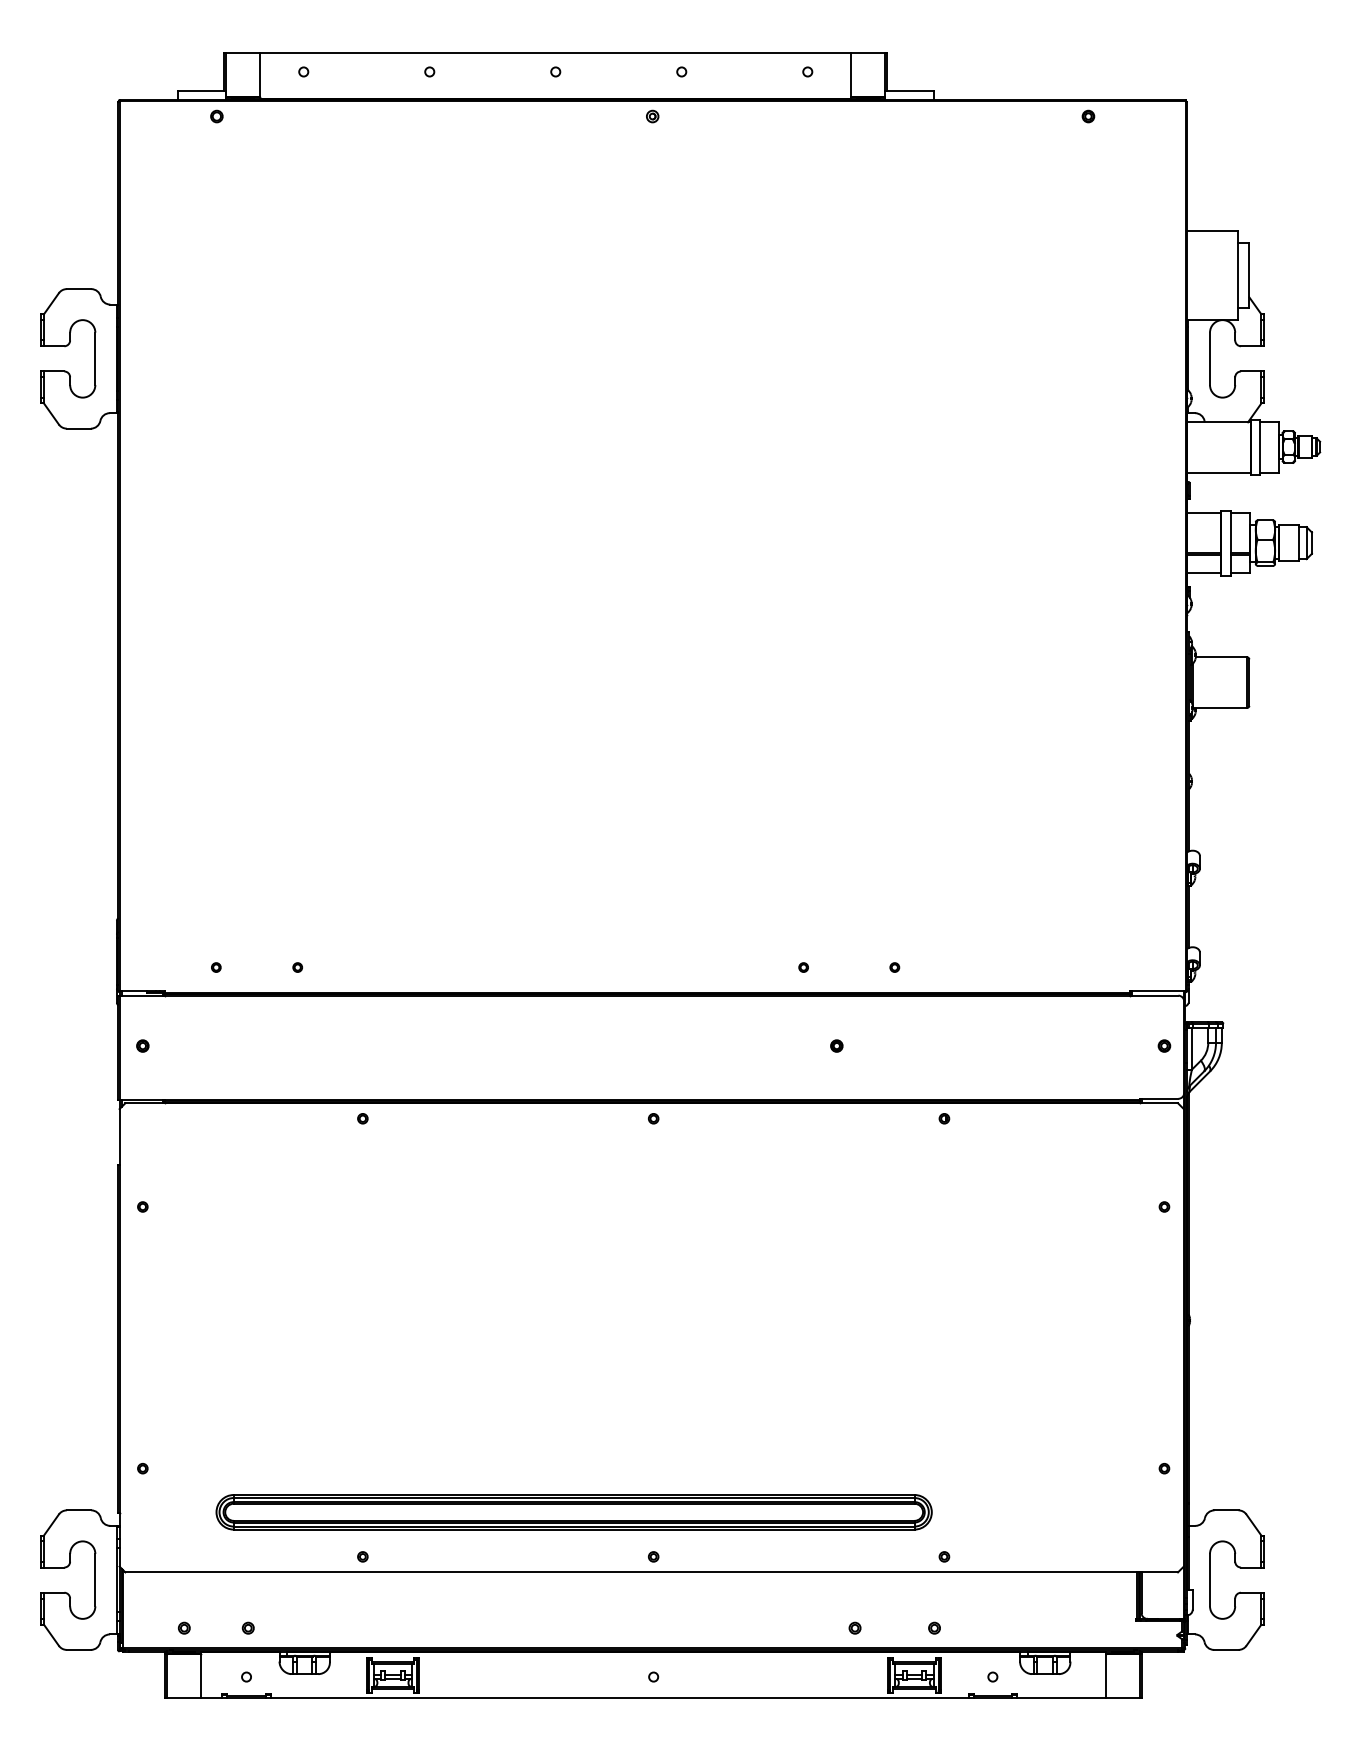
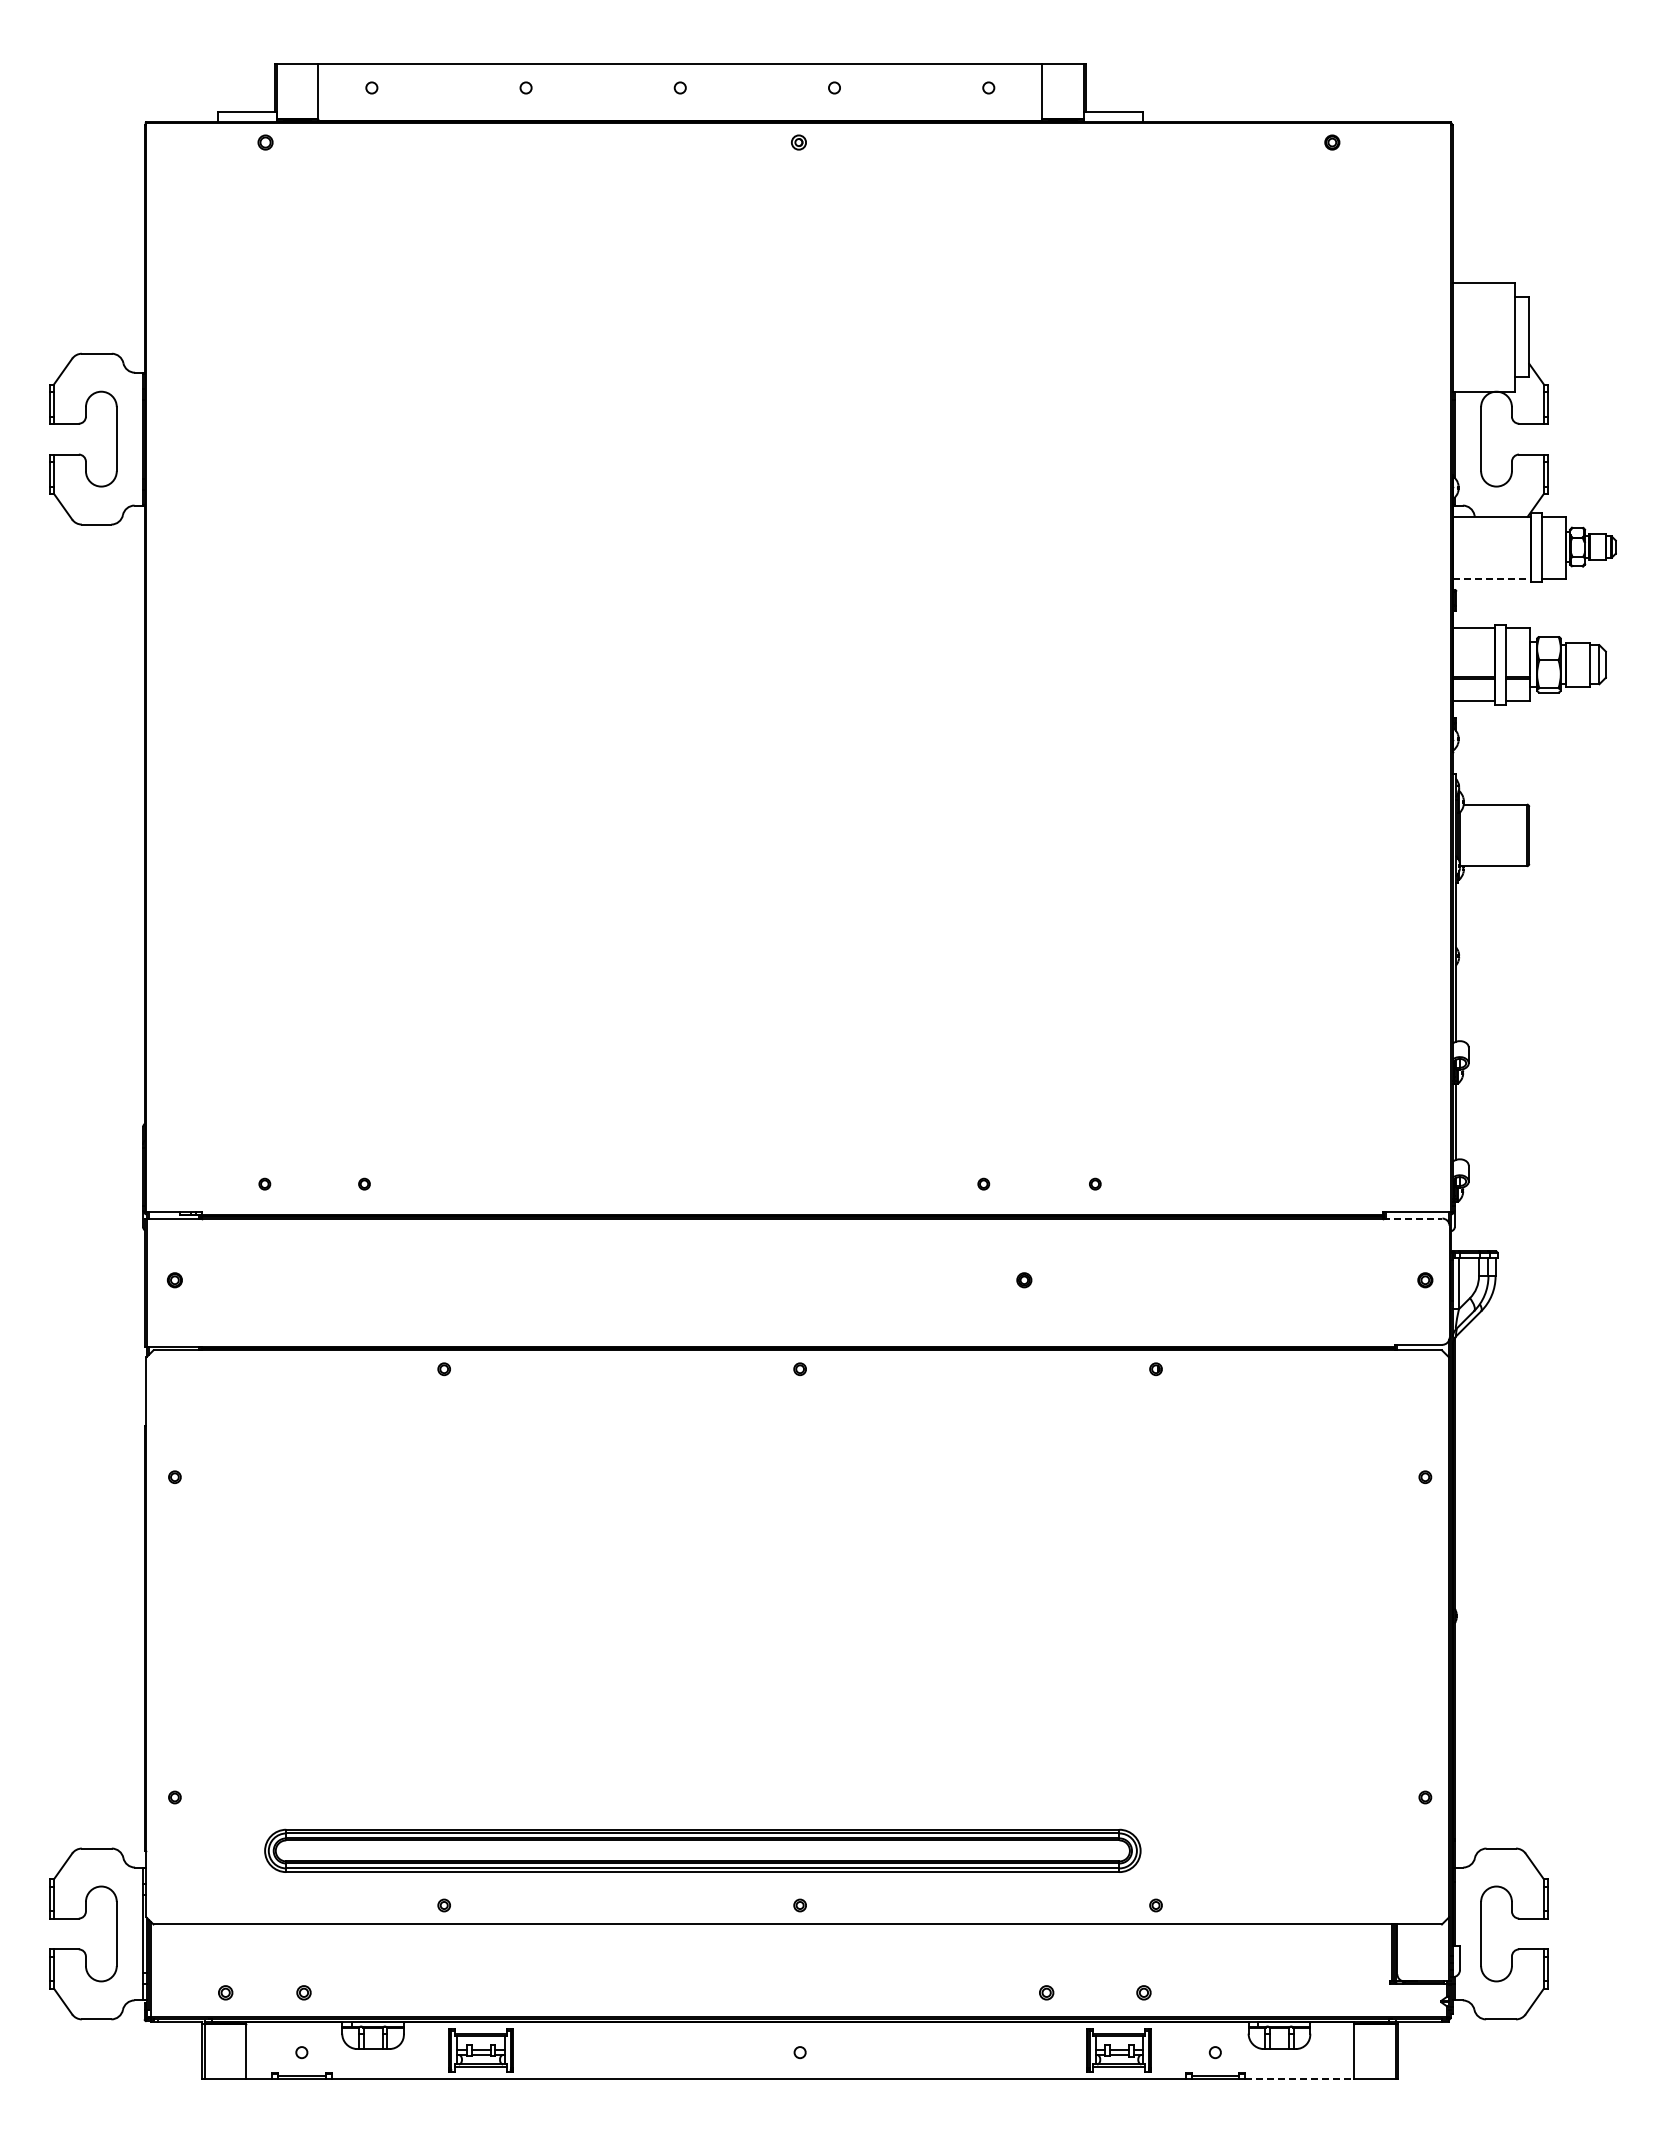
line: (1219, 472) -> (1492, 578), solid -> dashed
line: (1153, 995) -> (1412, 1218), solid -> dashed
line: (1061, 1698) -> (1299, 2078), solid -> dashed

